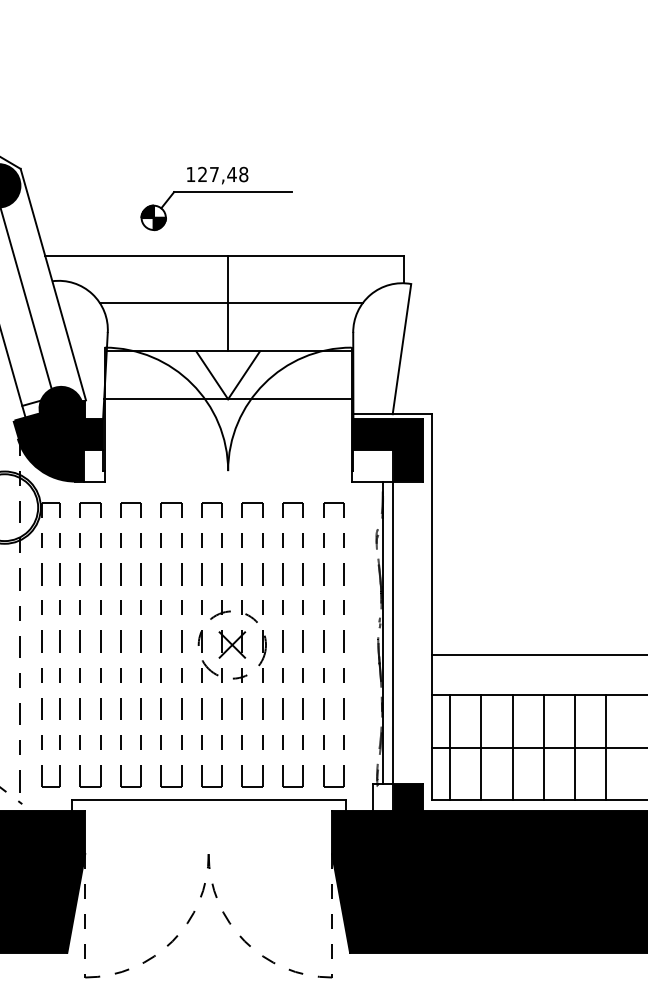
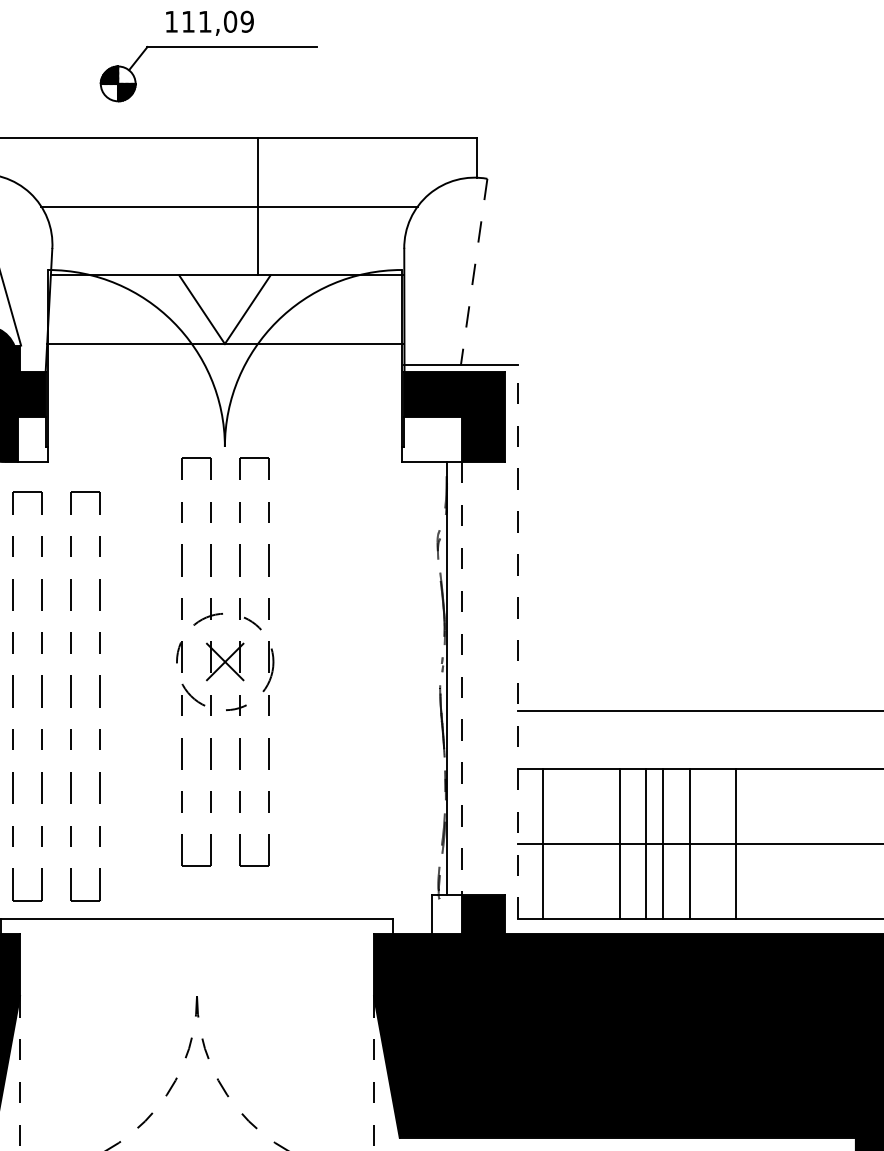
text: (223, 174) -> (218, 21), 127,48 -> 111,09
line: (228, 303) -> (258, 206), moved
line: (401, 349) -> (473, 272), solid -> dashed
line: (432, 607) -> (517, 642), solid -> dashed
line: (393, 633) -> (462, 679), solid -> dashed
part: (161, 644) -> (129, 695), removed
part: (231, 644) -> (223, 661), moved
part: (283, 644) -> (304, 695), removed
part: (324, 644) -> (363, 695), removed
line: (481, 747) -> (619, 843), moved
line: (512, 747) -> (662, 843), moved
line: (543, 747) -> (645, 843), moved
line: (574, 747) -> (689, 843), moved
line: (605, 747) -> (735, 843), moved

